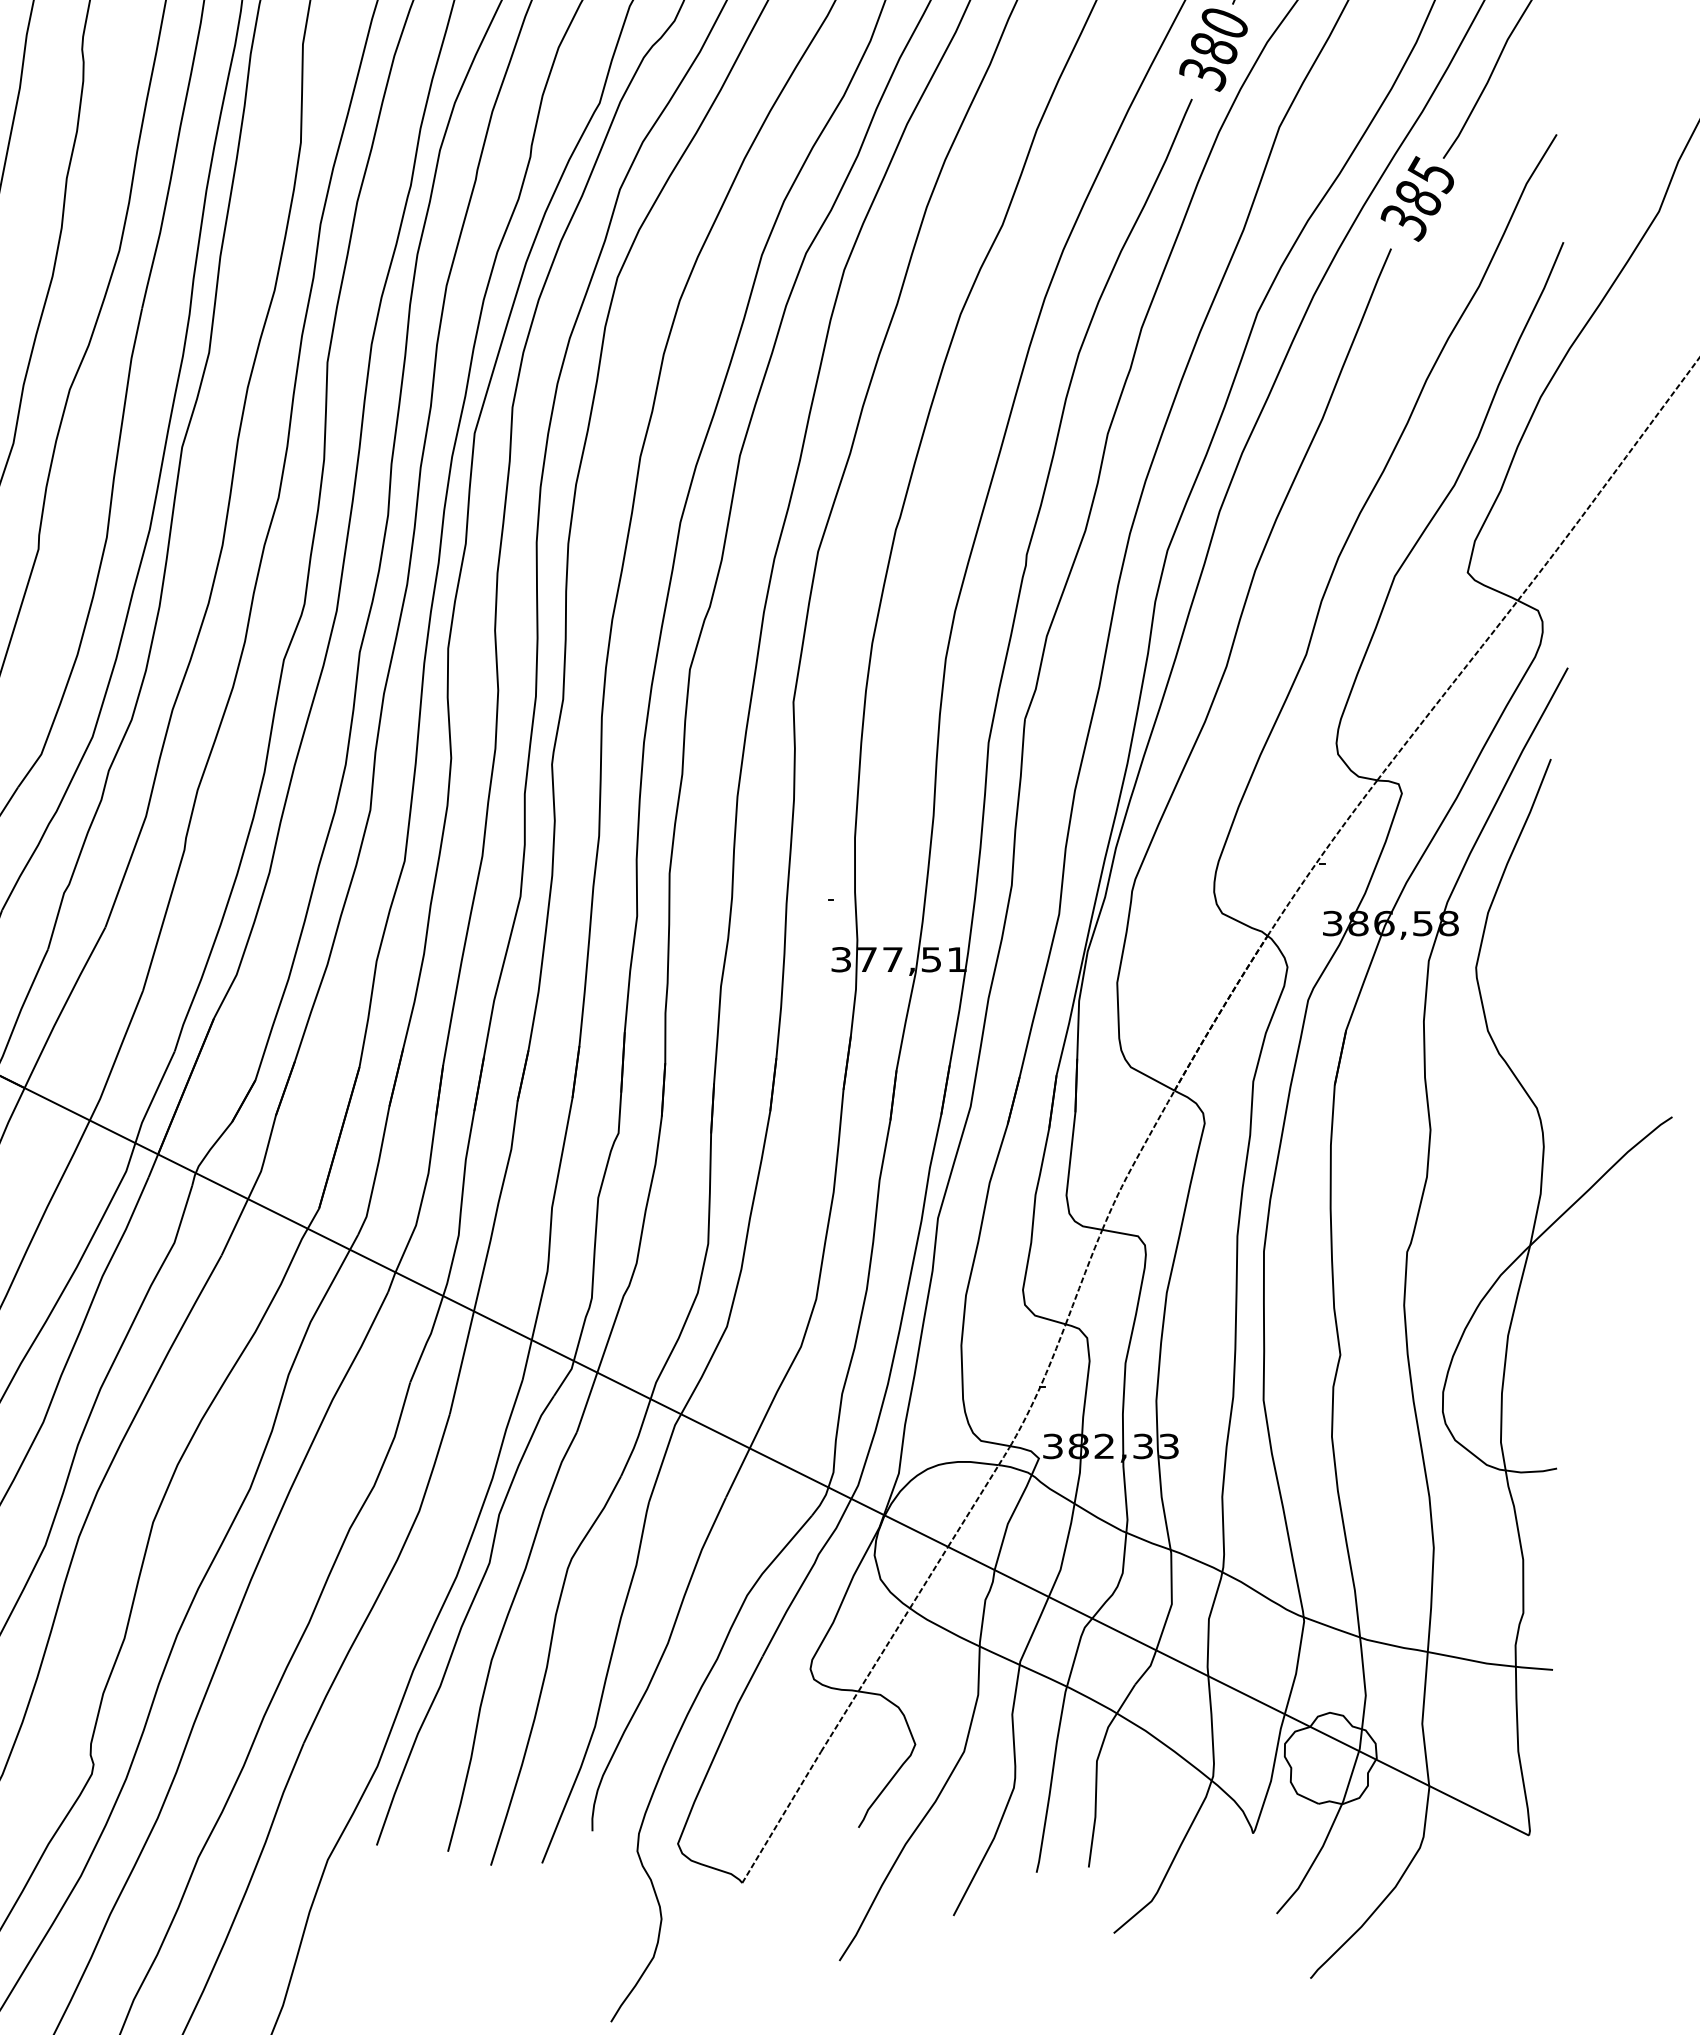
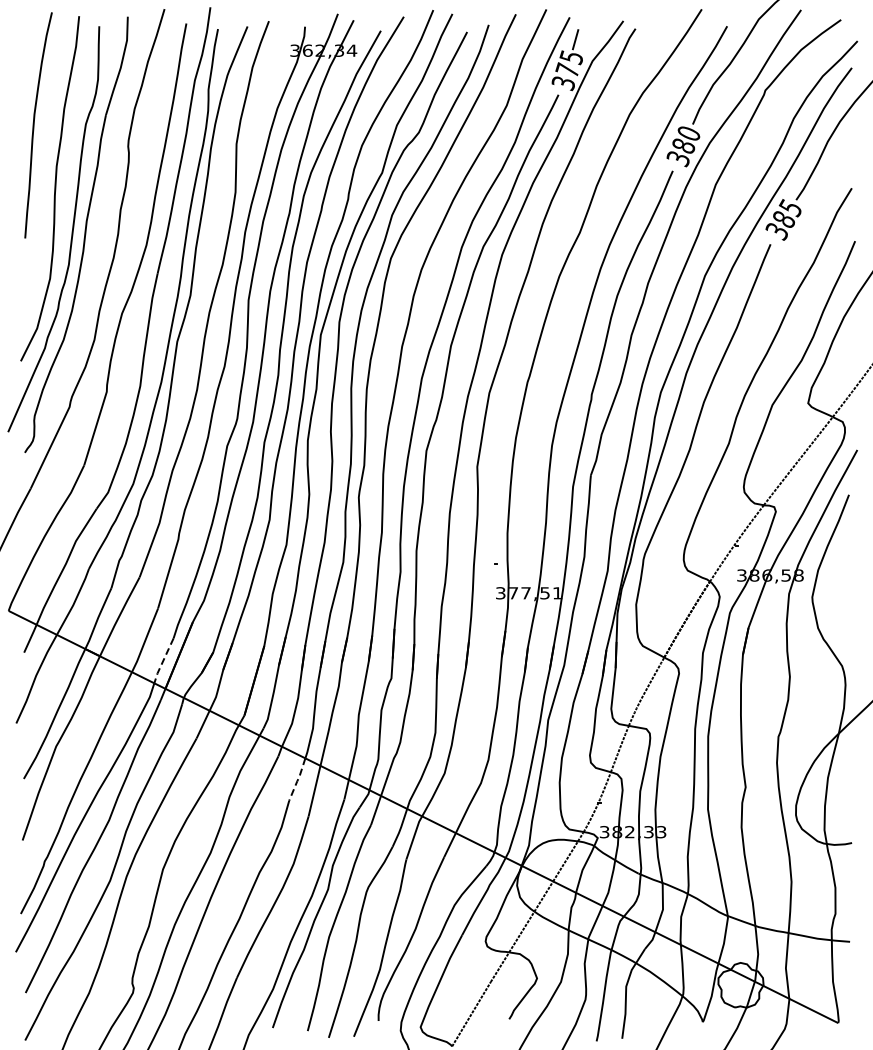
line: (154, 1096) -> (163, 660), solid -> dashed
line: (427, 1341) -> (297, 780), solid -> dashed

